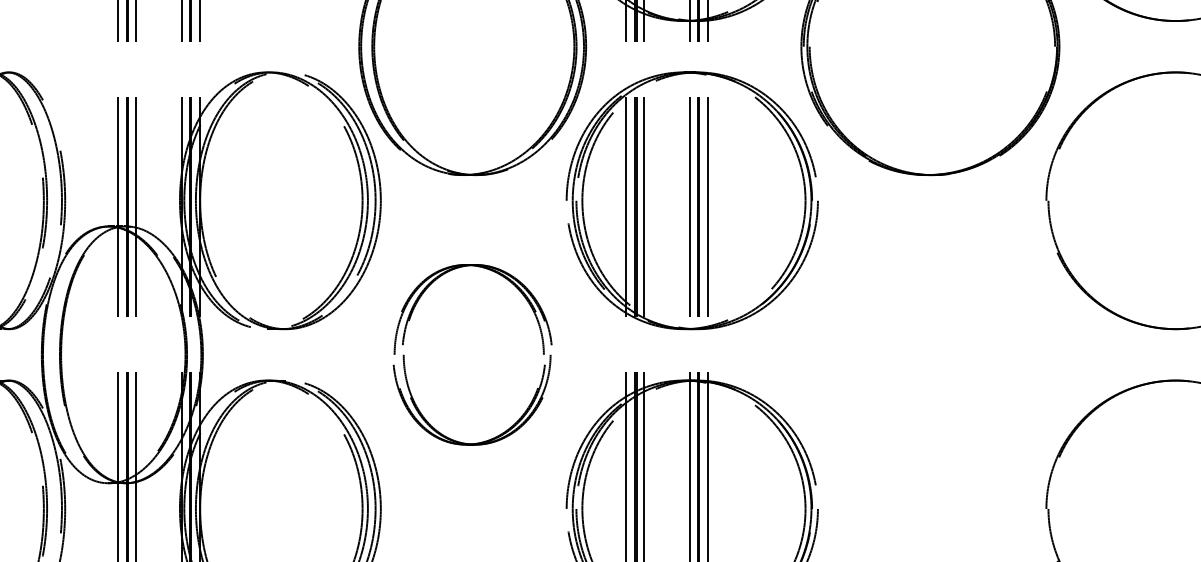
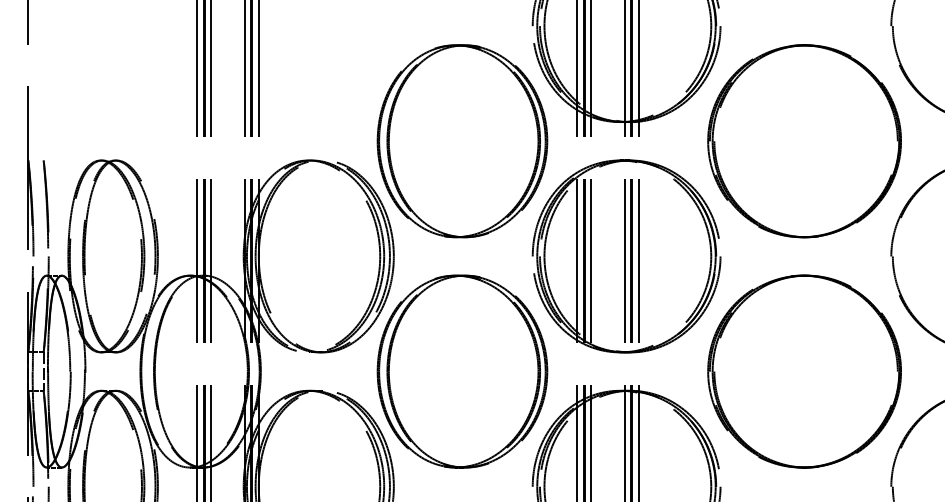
part: (472, 354) -> (462, 371), size x1.43
part: (930, 354) -> (804, 371), added

